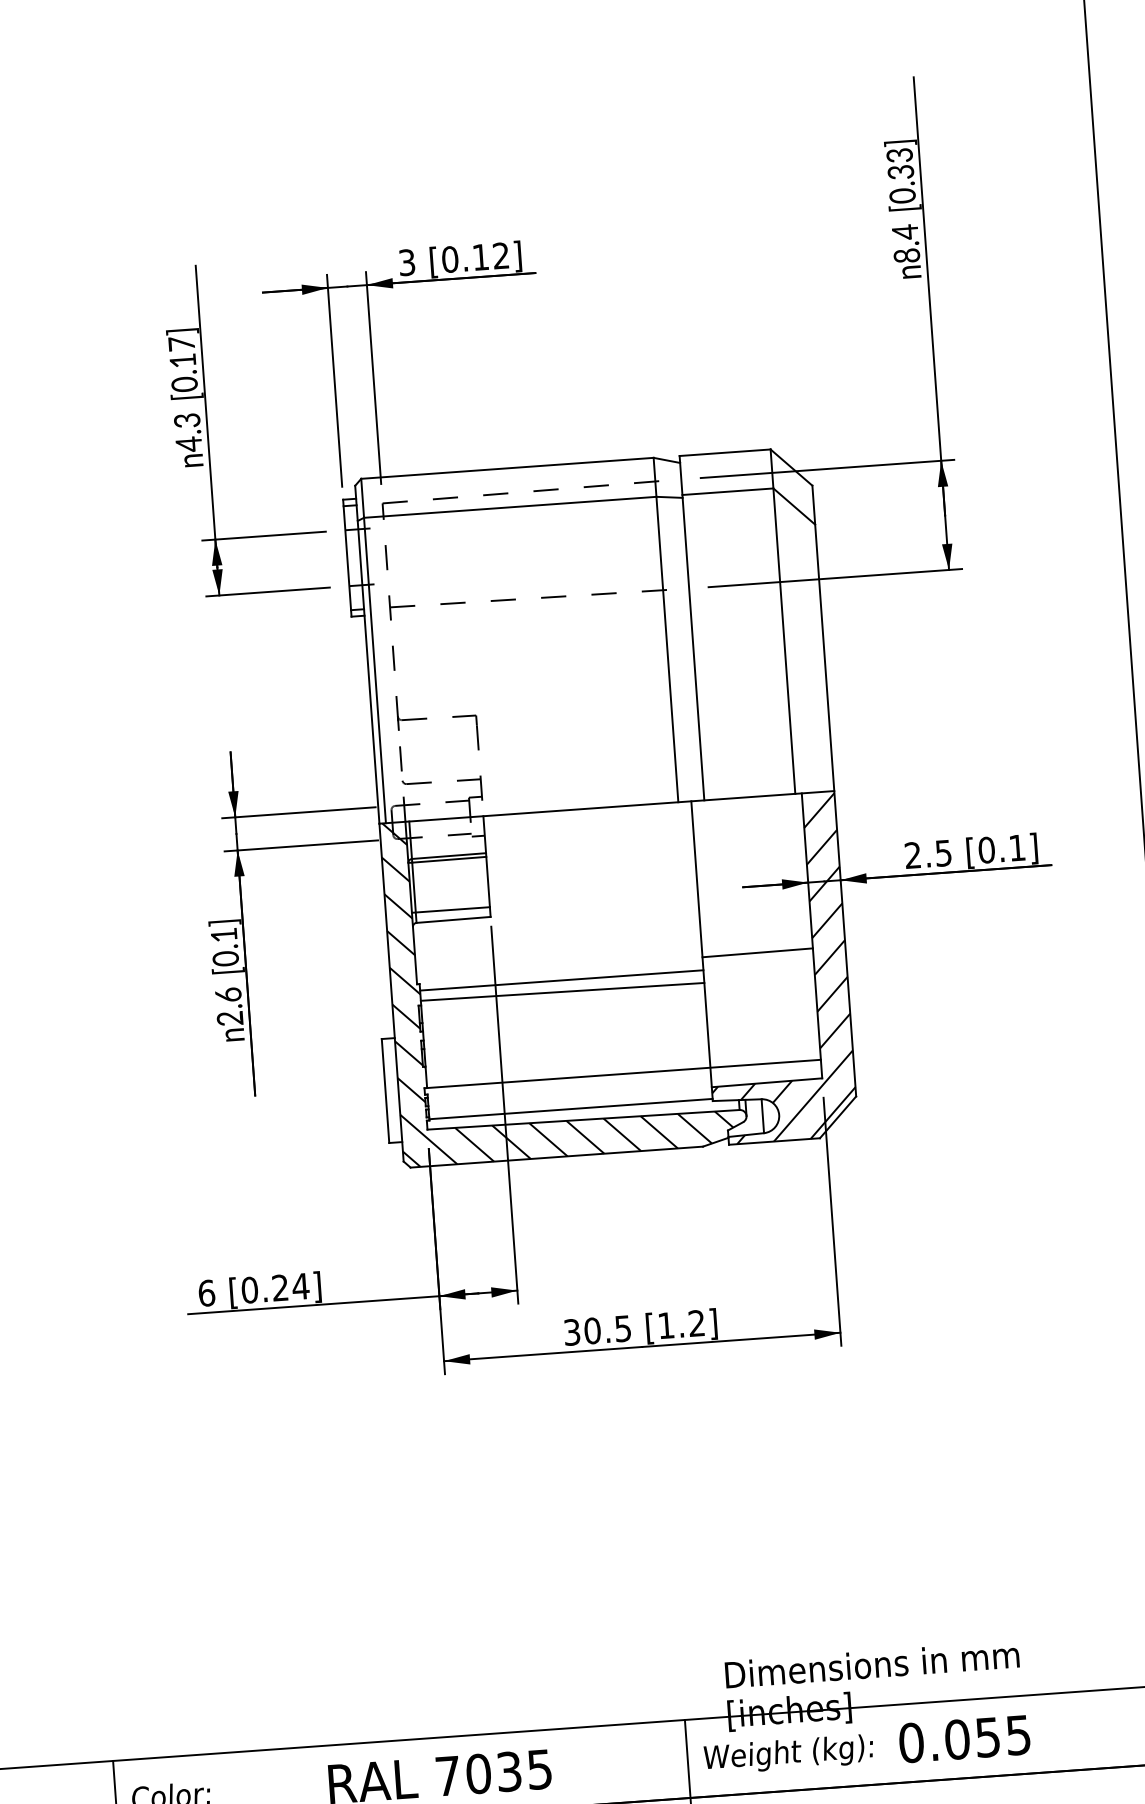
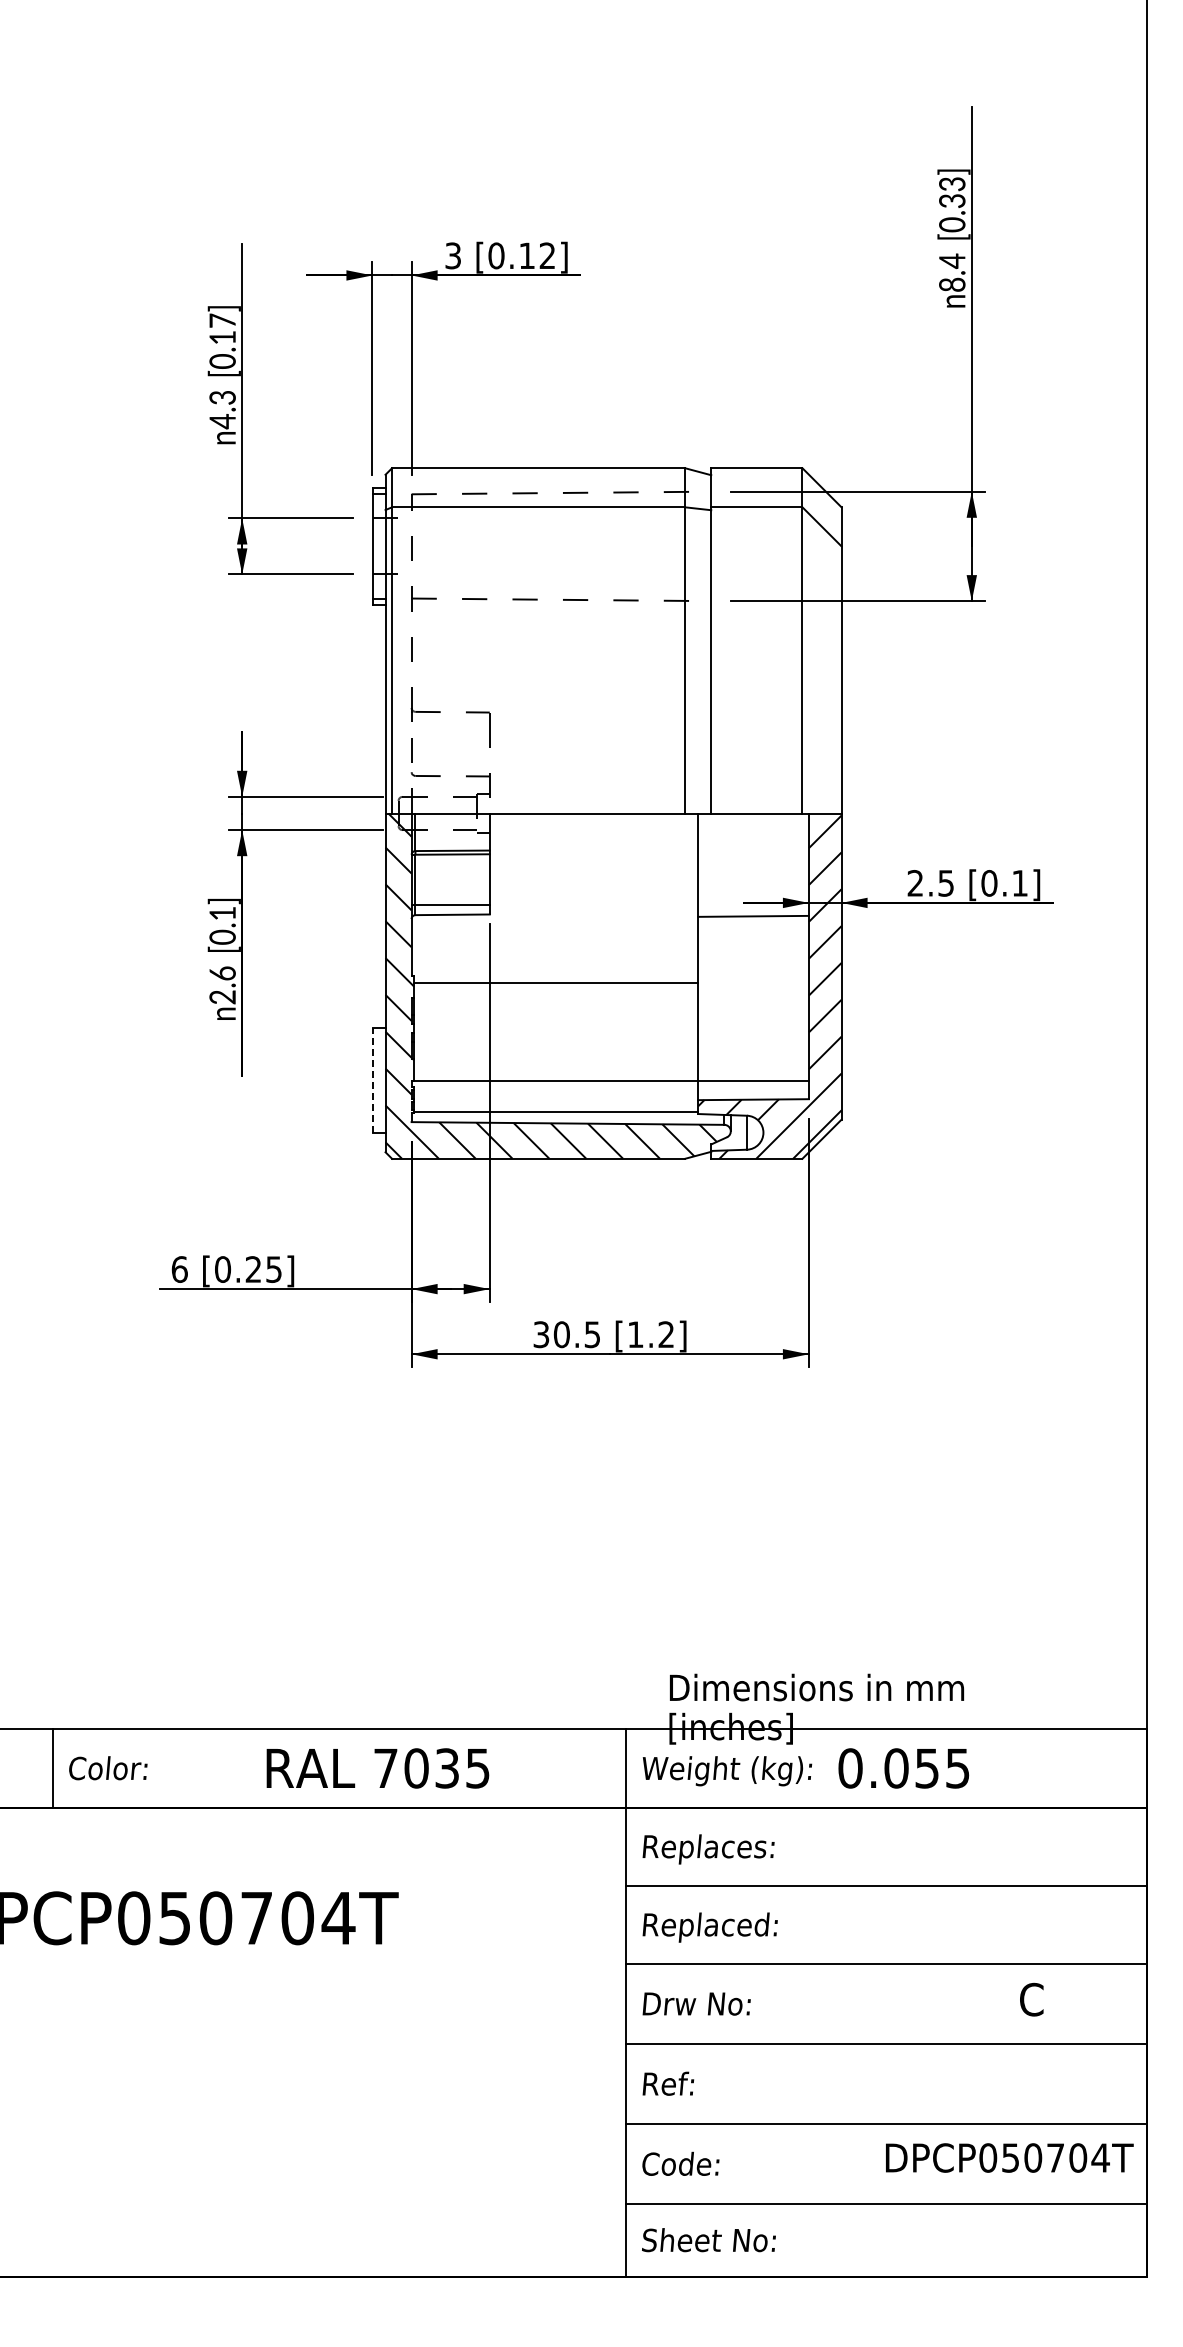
line: (757, 951) -> (753, 915), moved
line: (562, 991) -> (556, 994), removed
line: (385, 1090) -> (372, 1080), solid -> dashed
text: (300, 1286) -> (273, 1269), [0.24] -> [0.25]

